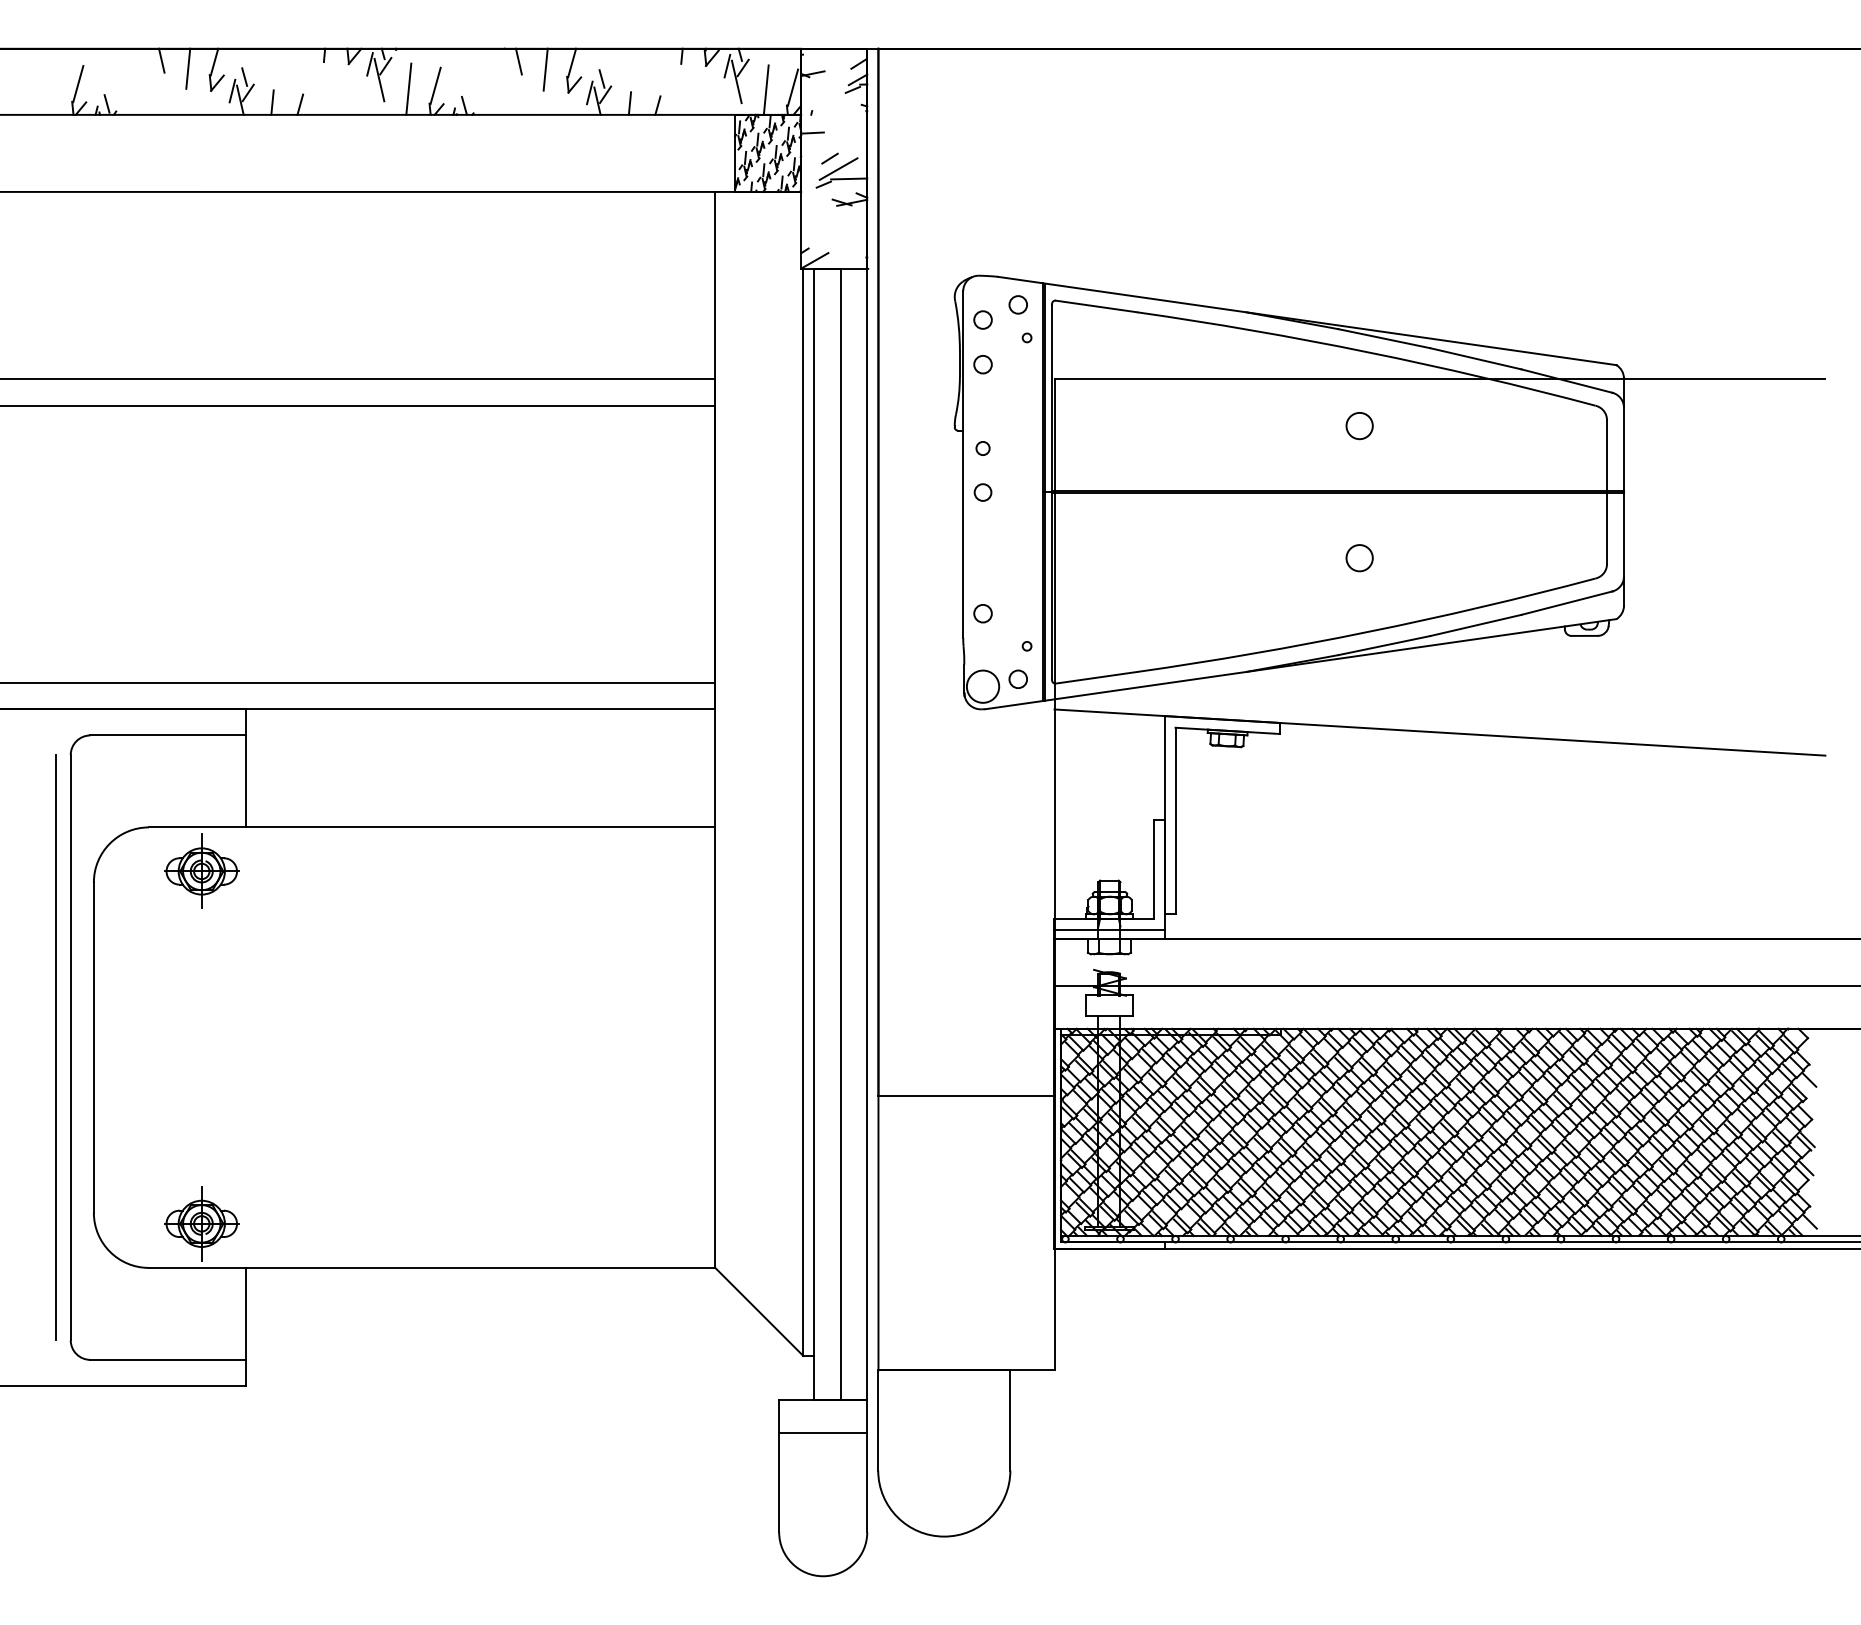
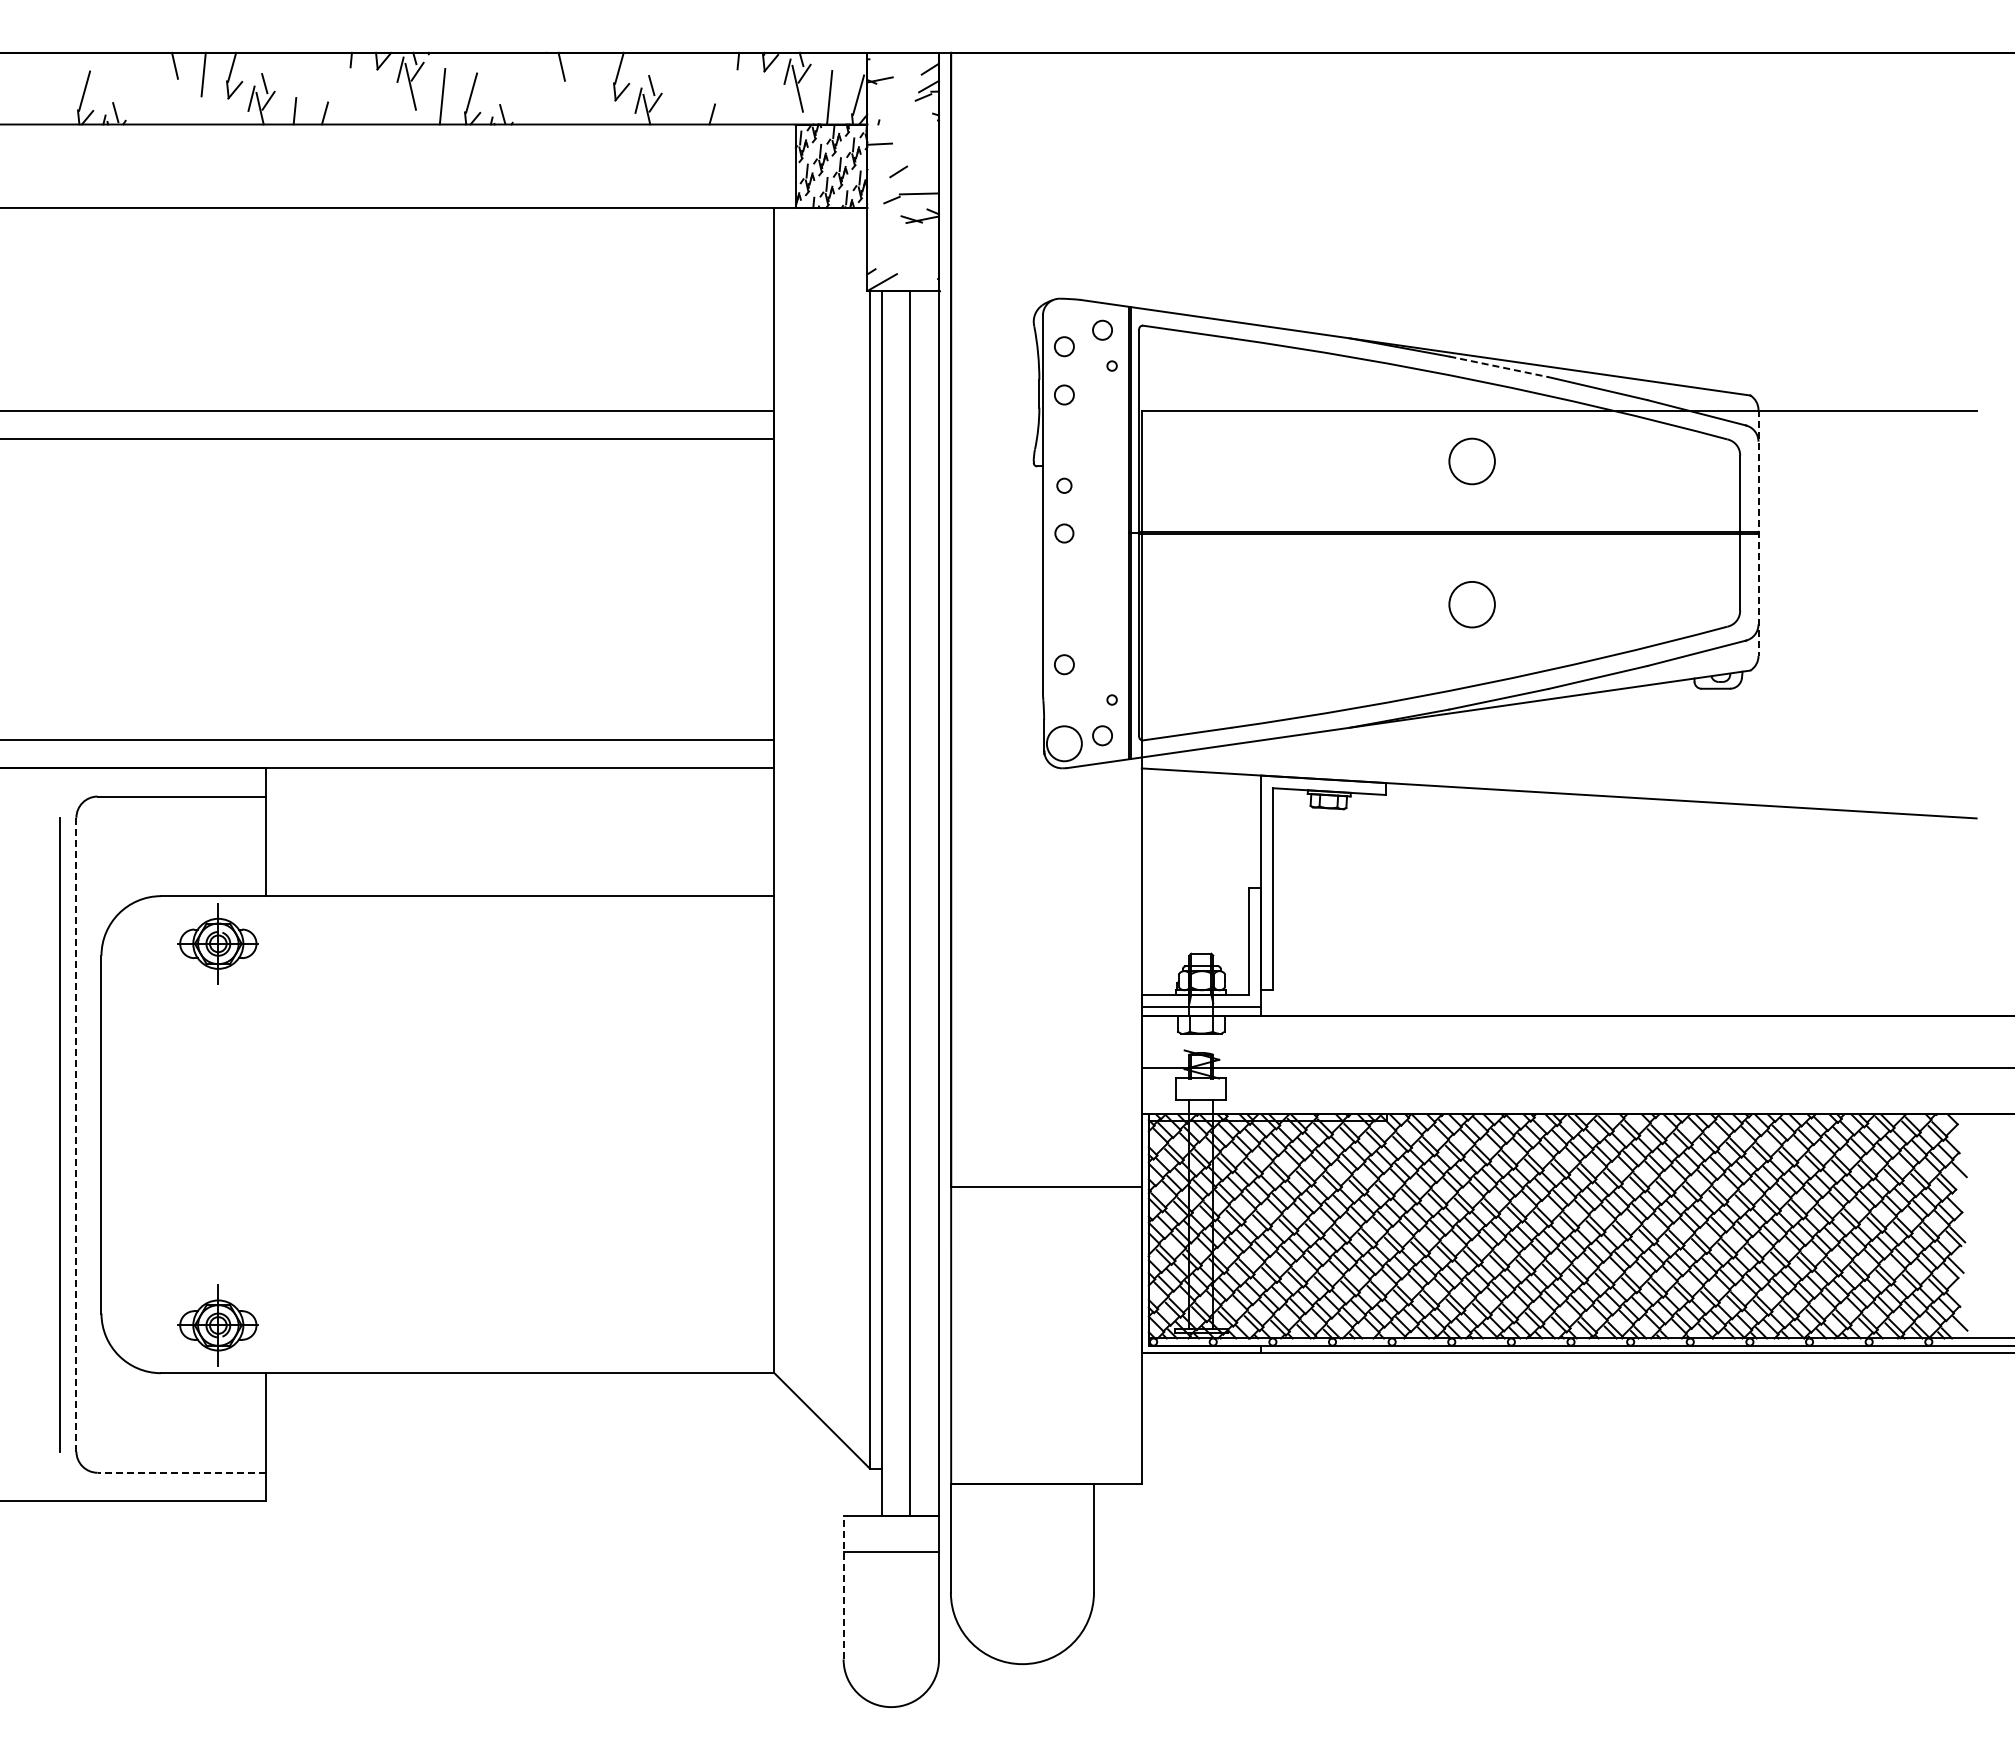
line: (545, 69) -> (590, 75), removed
line: (629, 102) -> (681, 111), removed
line: (838, 168) -> (907, 182), removed
line: (1383, 338) -> (1498, 366), solid -> dashed
circle: (1359, 426) -> (1472, 461), size x1.6
line: (1623, 492) -> (1758, 533), solid -> dashed
circle: (1359, 558) -> (1472, 604), size x1.6
line: (70, 1047) -> (76, 1134), solid -> dashed
line: (167, 1359) -> (181, 1472), solid -> dashed
line: (779, 1465) -> (843, 1587), solid -> dashed

